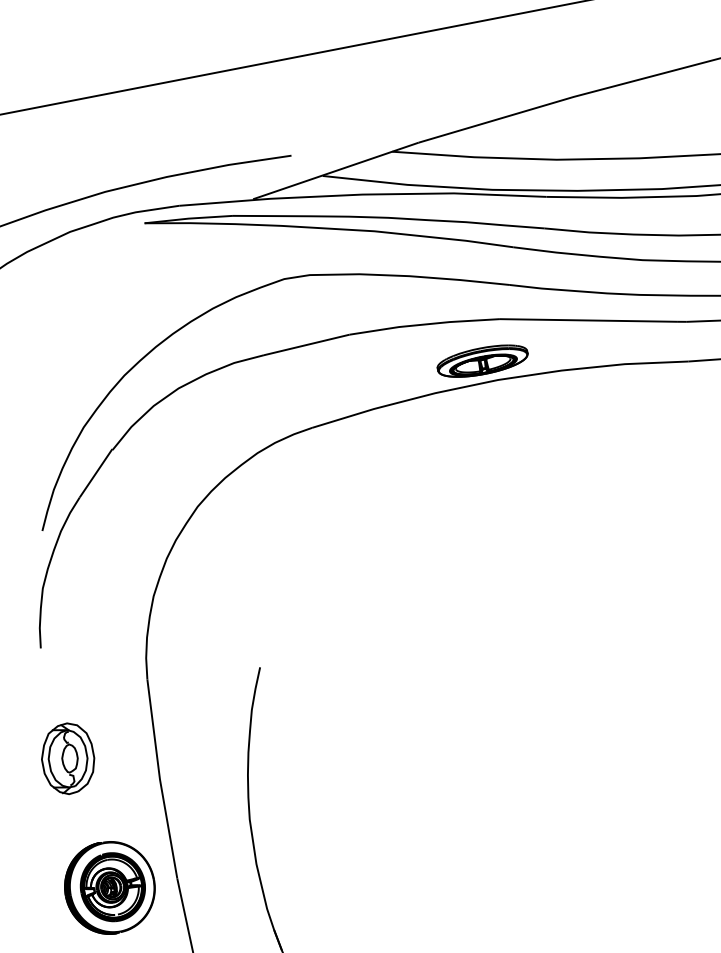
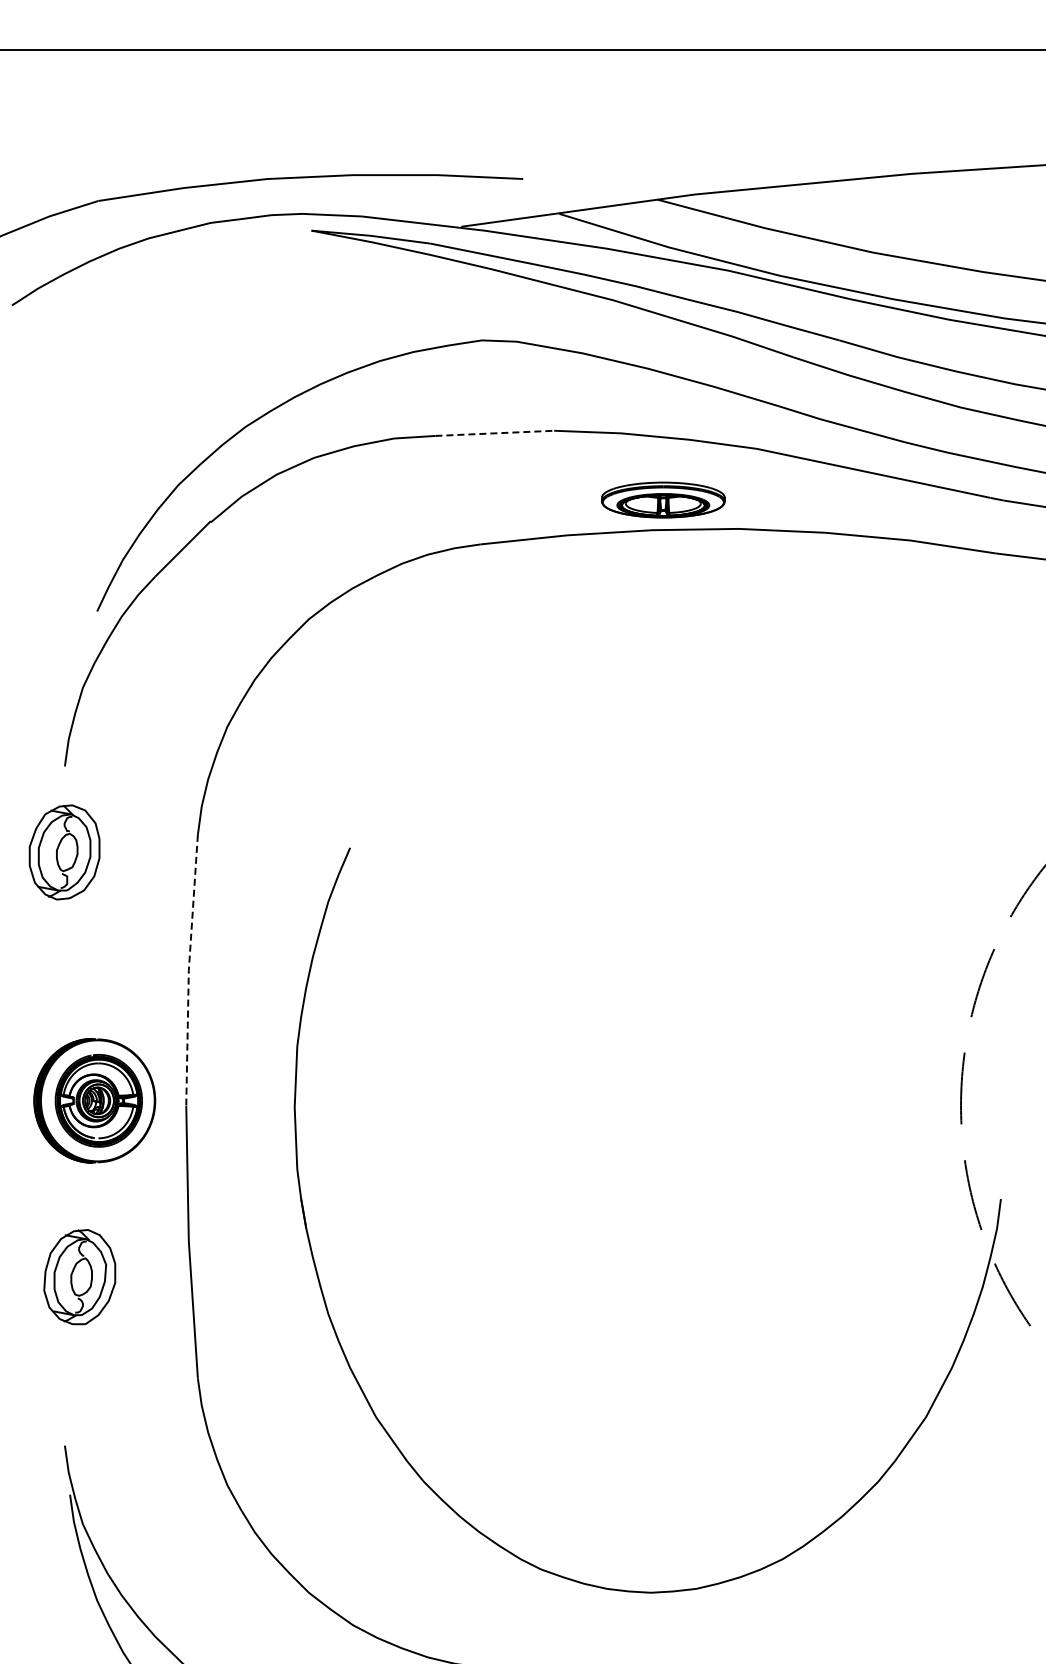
line: (307, 344) -> (495, 433), solid -> dashed
part: (482, 360) -> (663, 499), moved
part: (68, 758) -> (64, 852), moved
line: (159, 779) -> (188, 970), solid -> dashed

